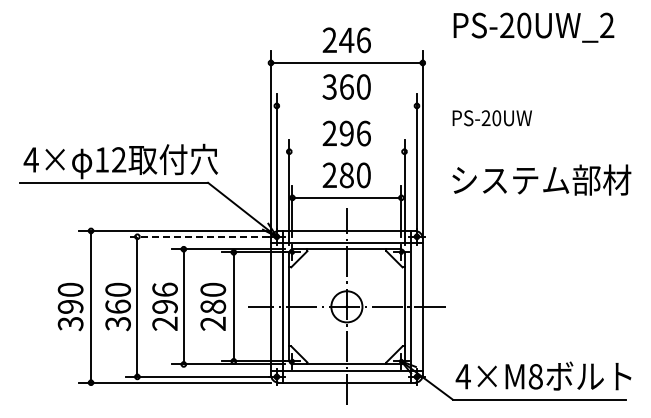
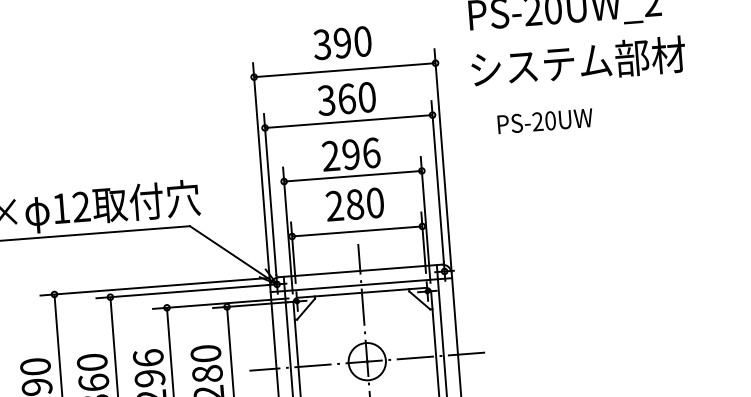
text: (346, 40) -> (342, 43), 246 -> 390
line: (346, 105) -> (348, 121), added
text: (491, 118) -> (544, 121), moved
line: (346, 151) -> (352, 176), added
text: (541, 179) -> (578, 61), moved
line: (197, 236) -> (182, 291), dashed -> solid

